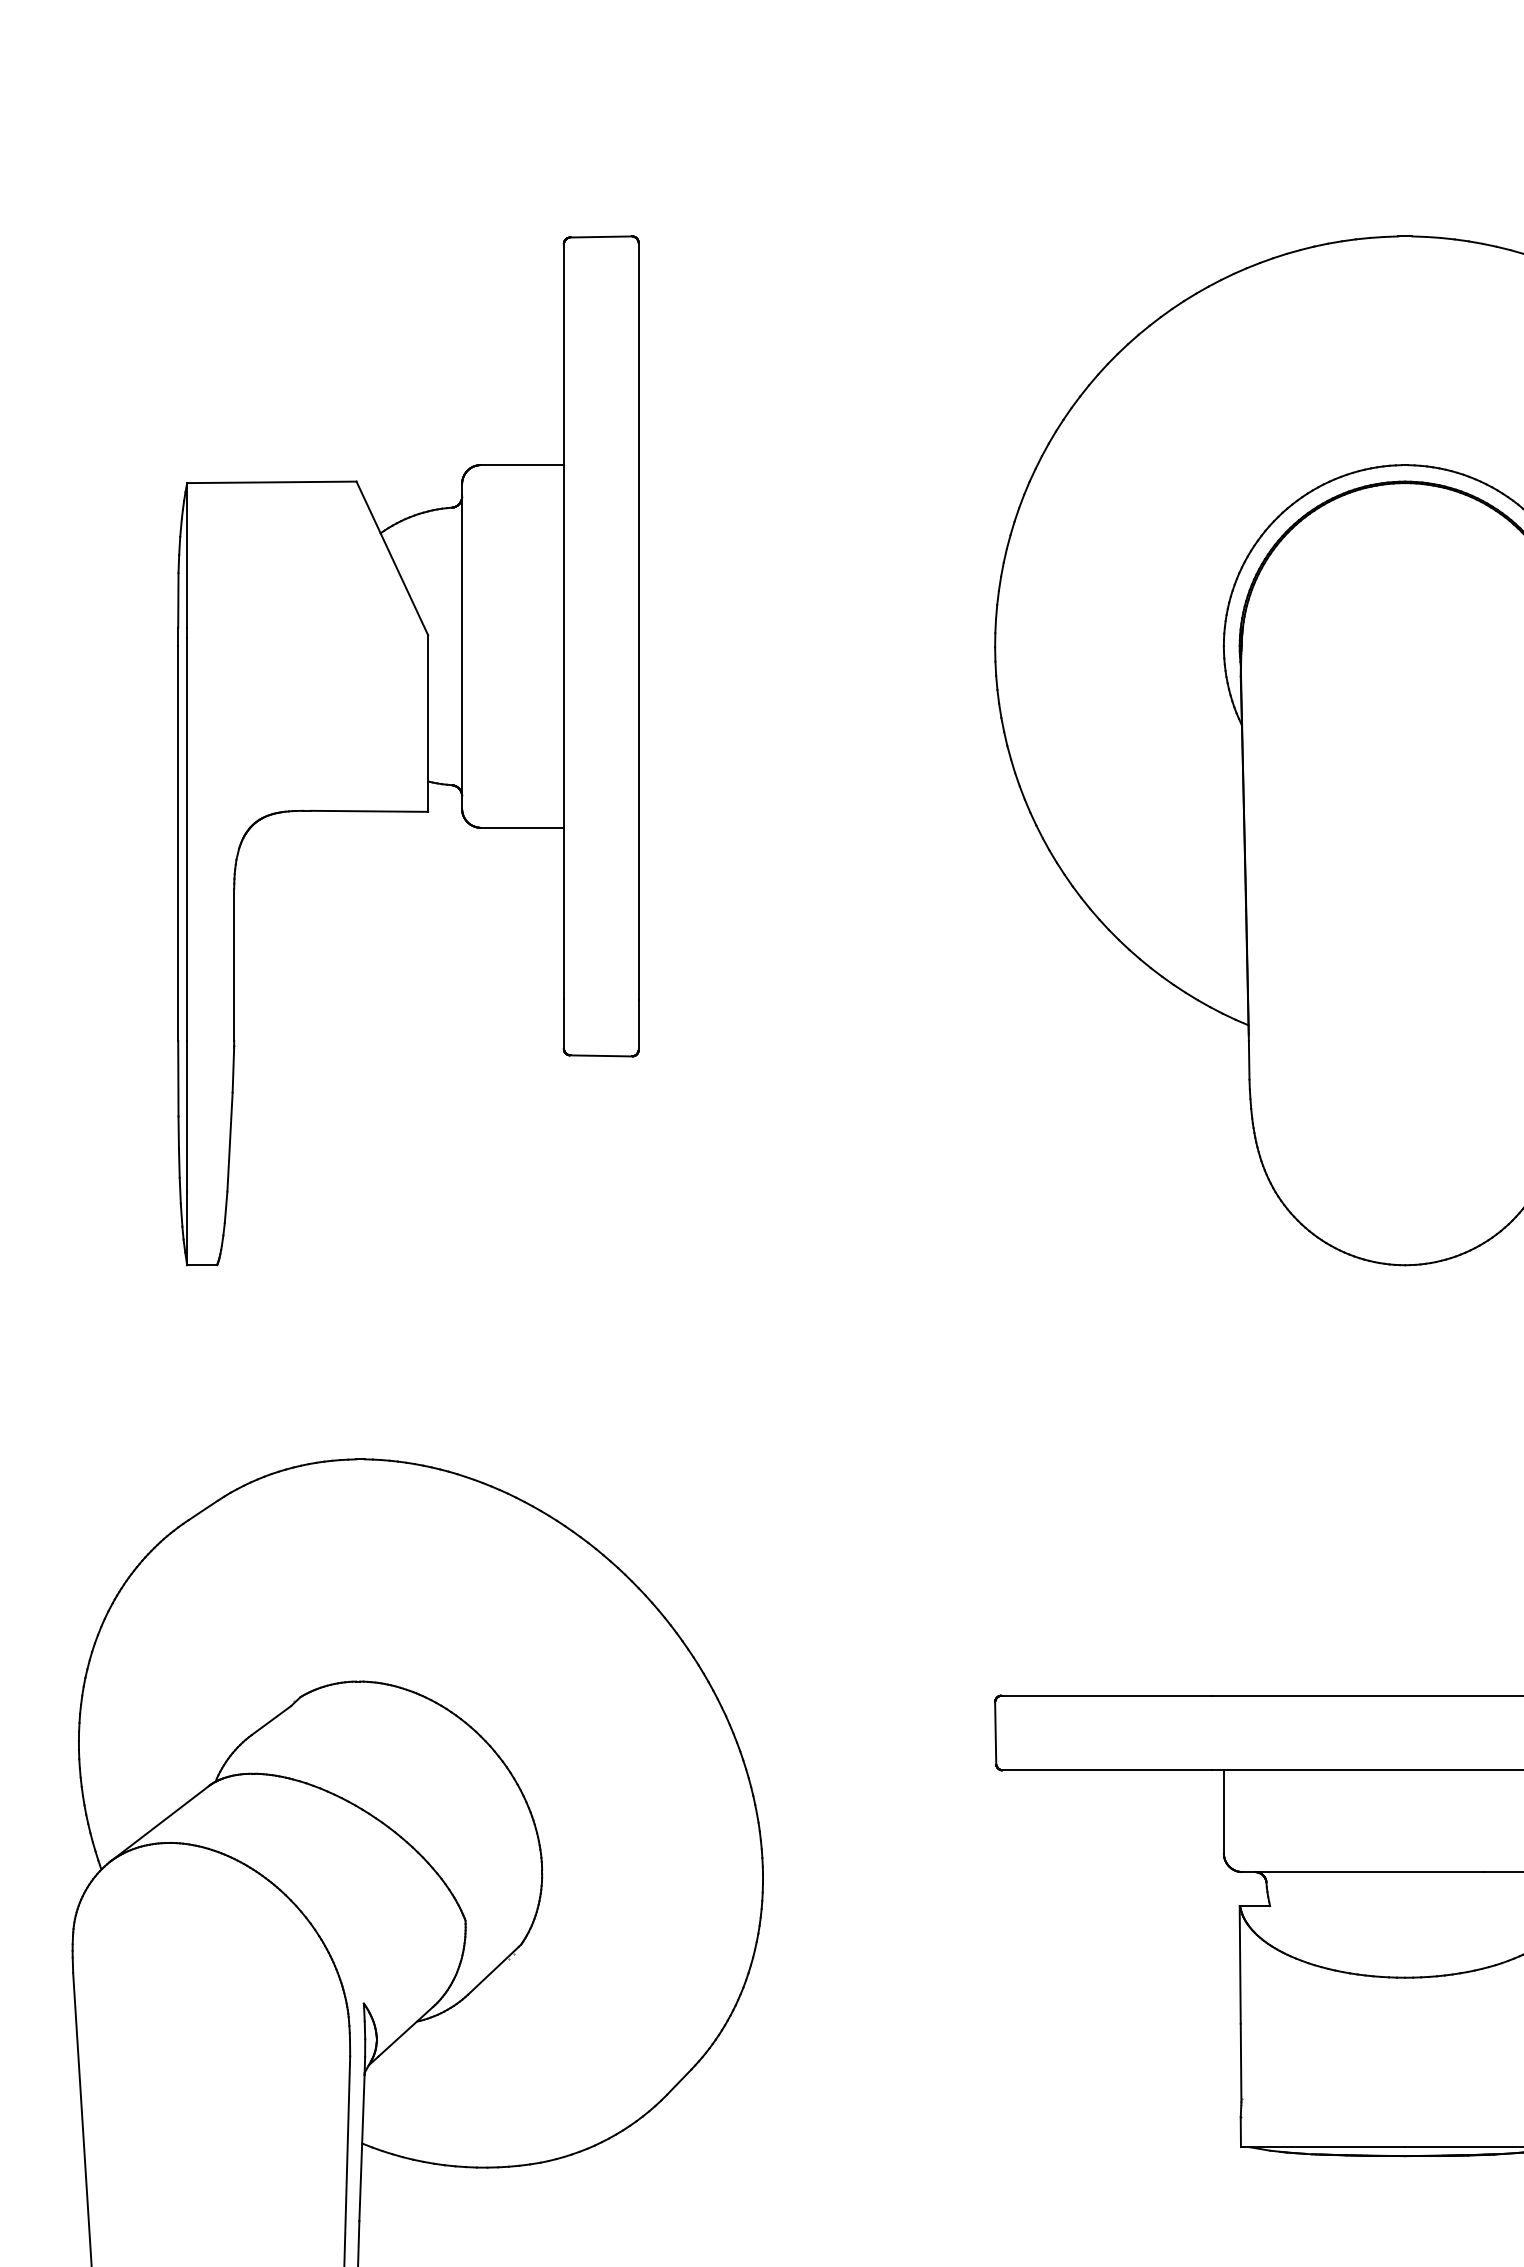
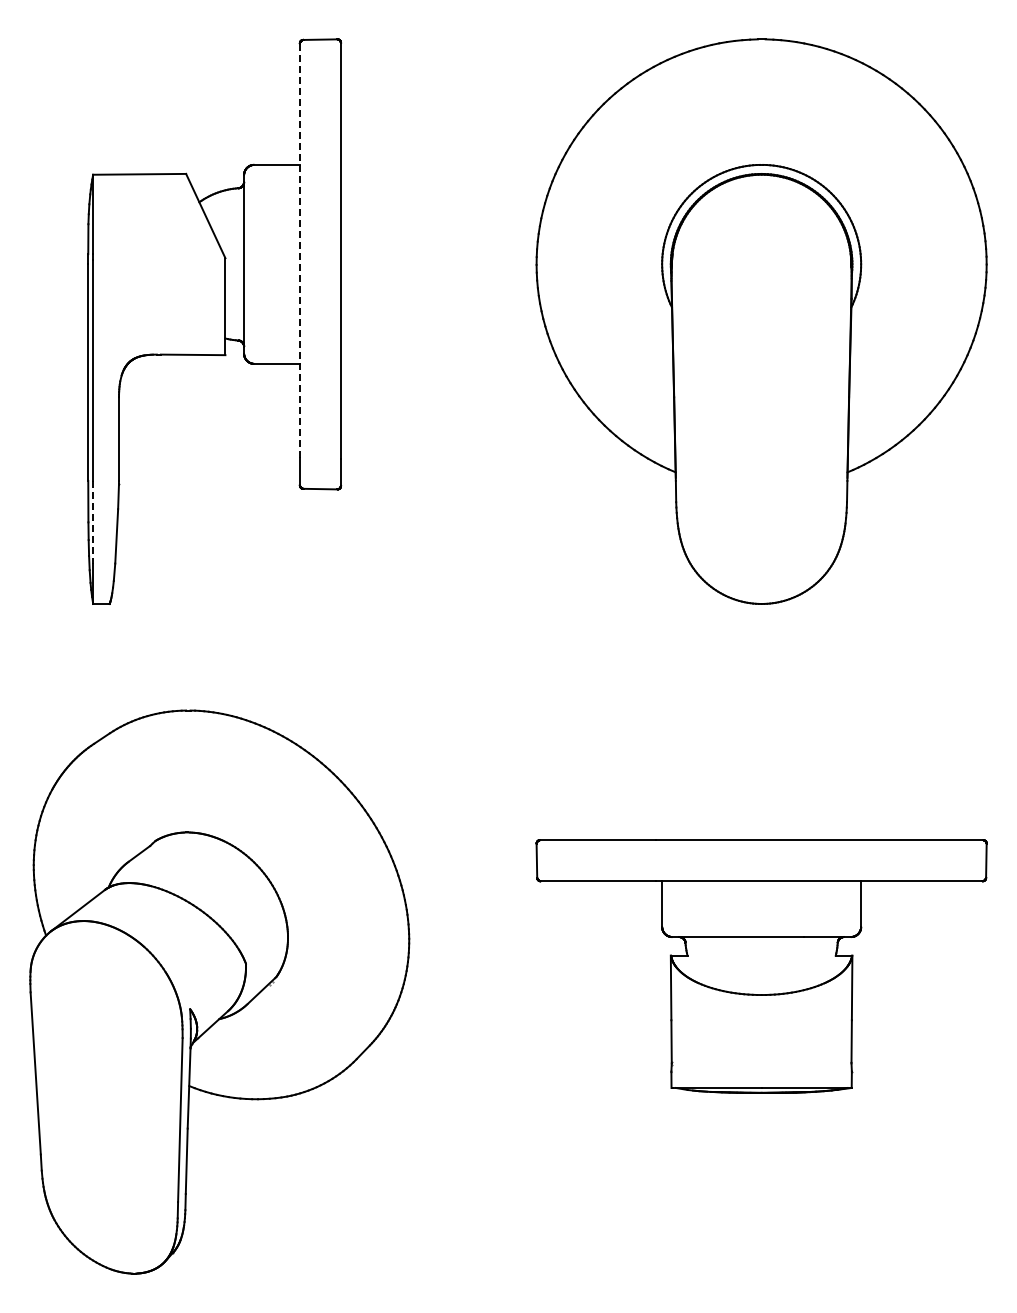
line: (563, 621) -> (299, 250), solid -> dashed
line: (187, 1116) -> (93, 522), solid -> dashed

